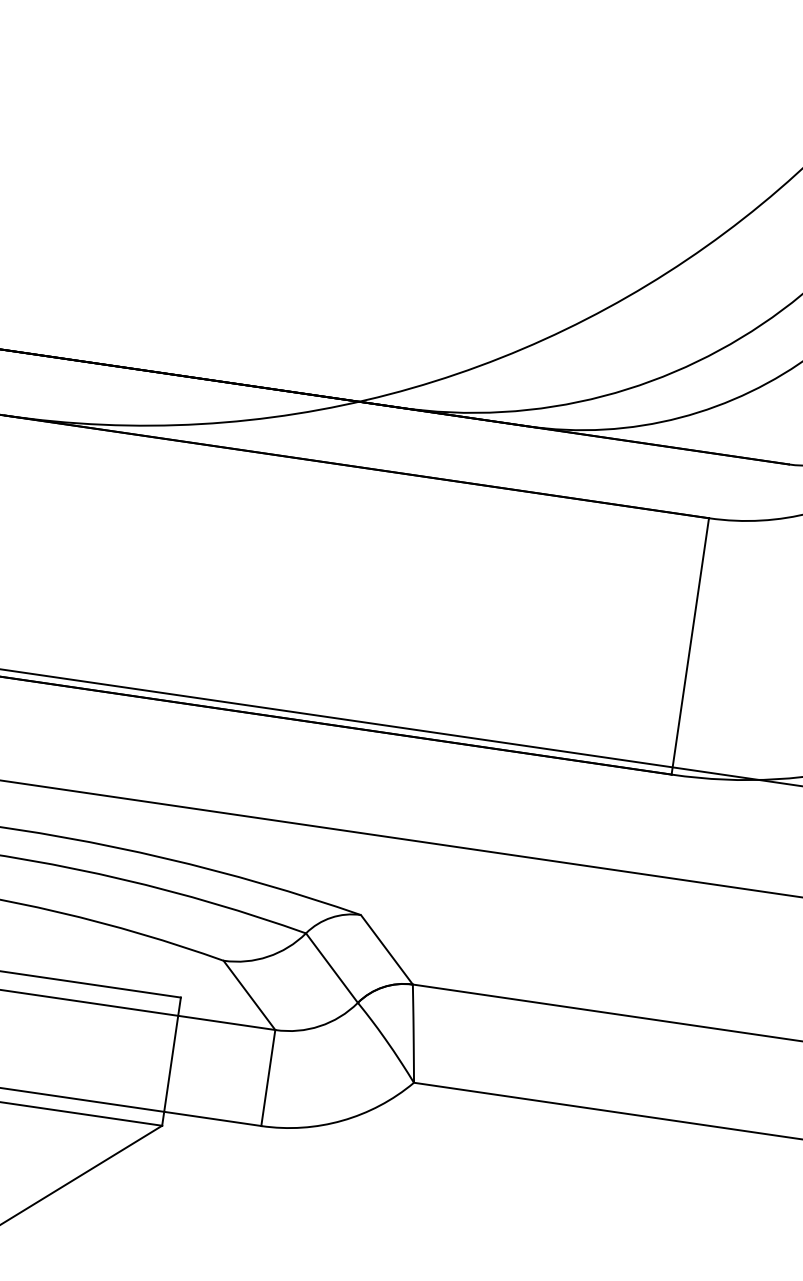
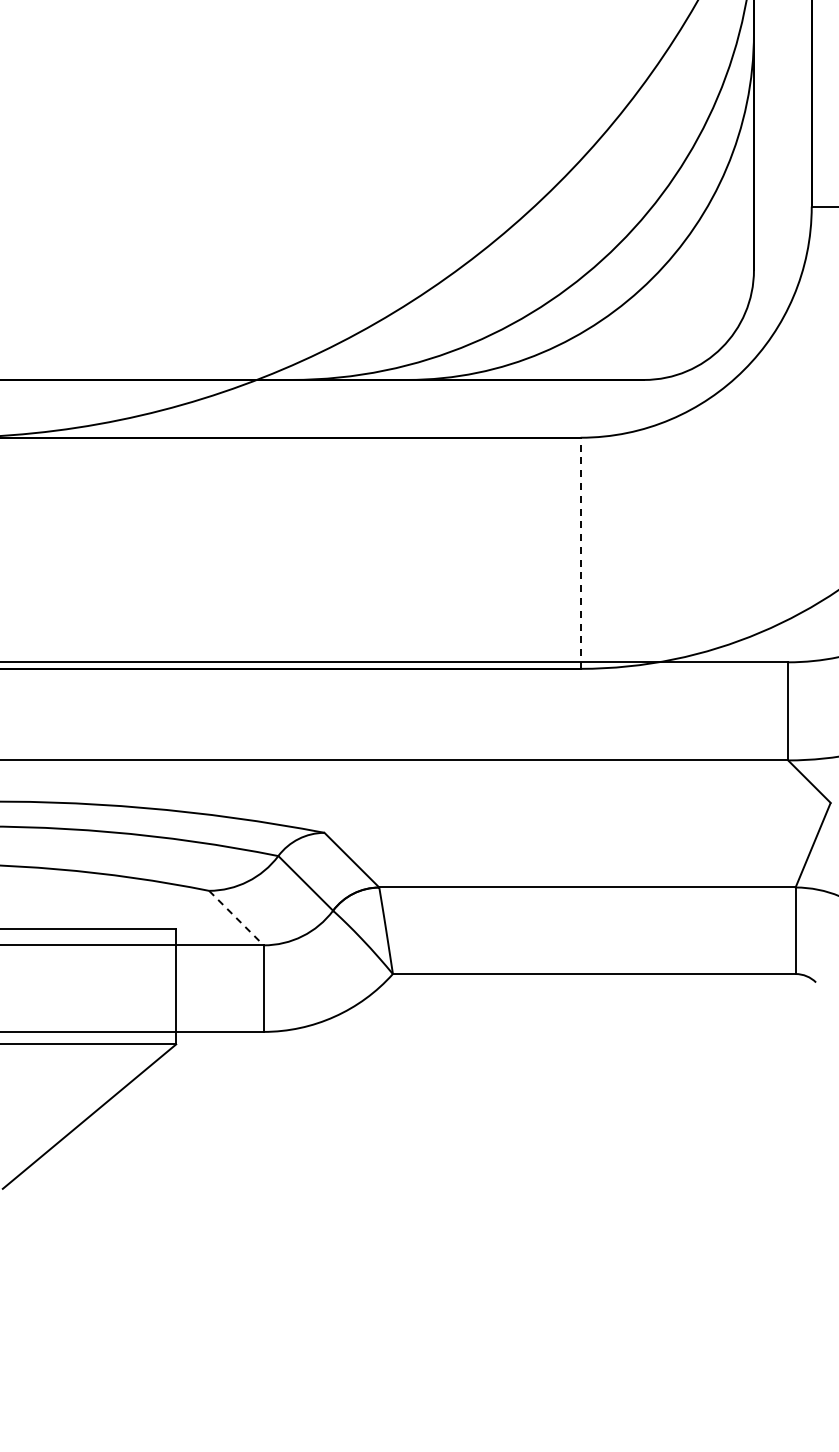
line: (690, 646) -> (580, 553), solid -> dashed
line: (249, 995) -> (236, 918), solid -> dashed

